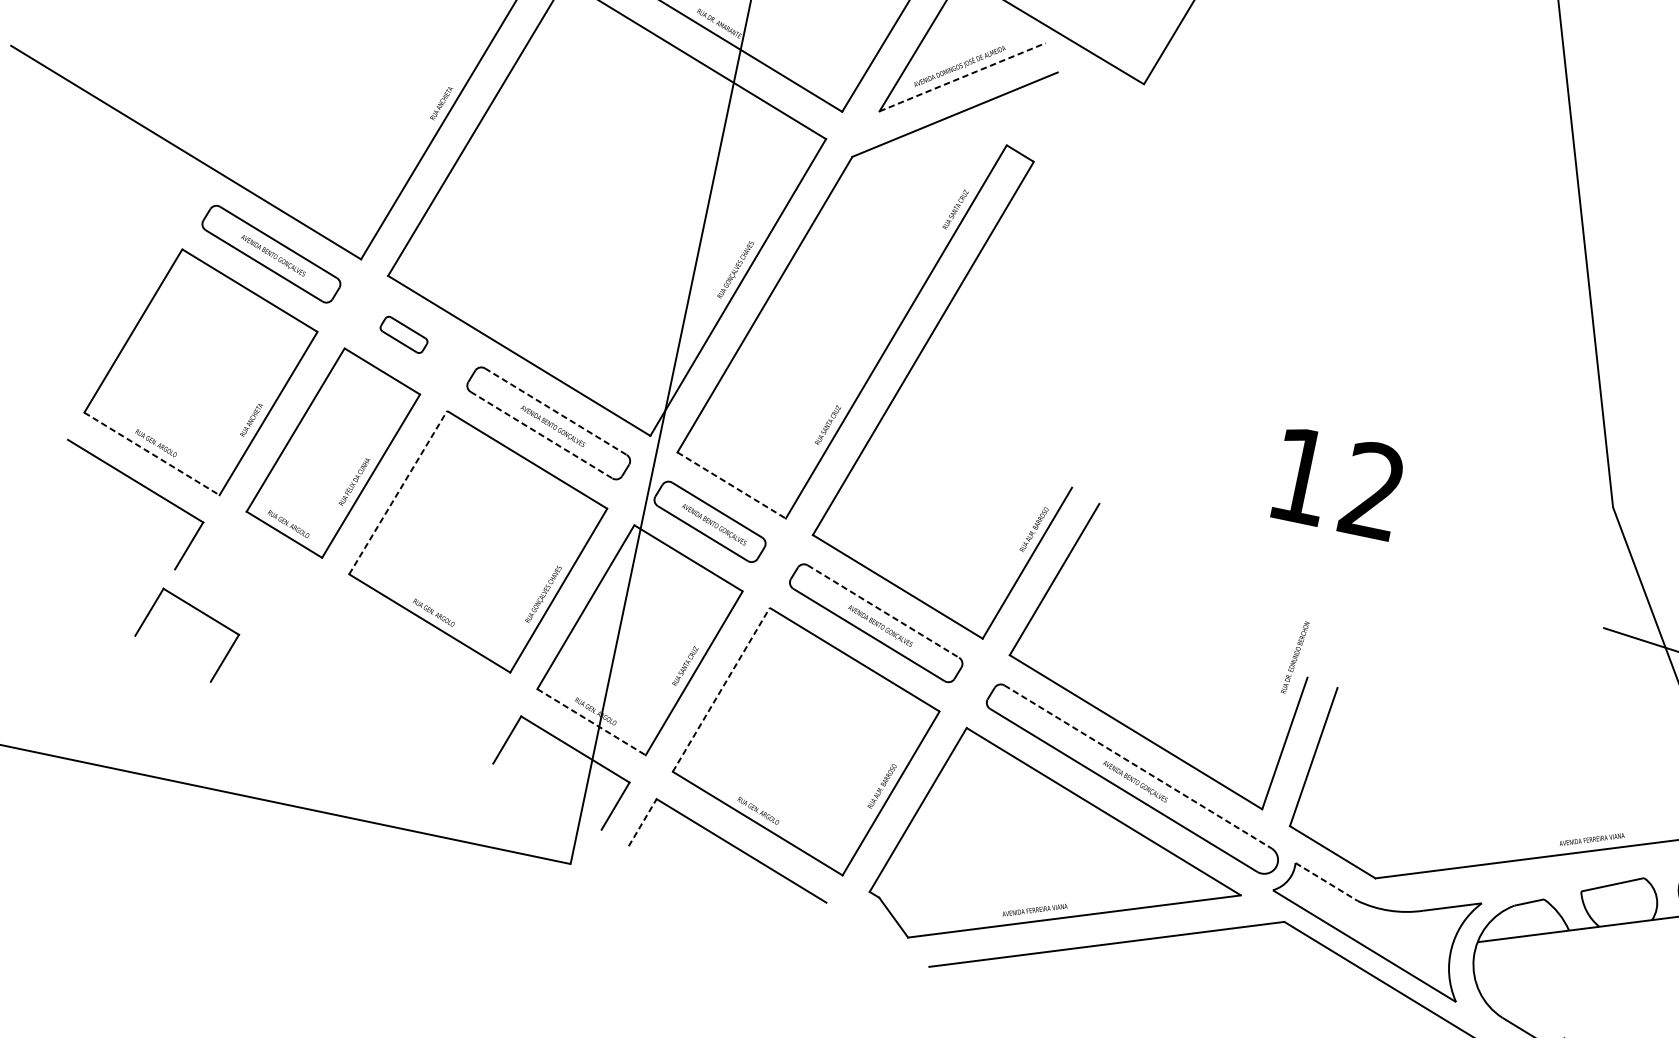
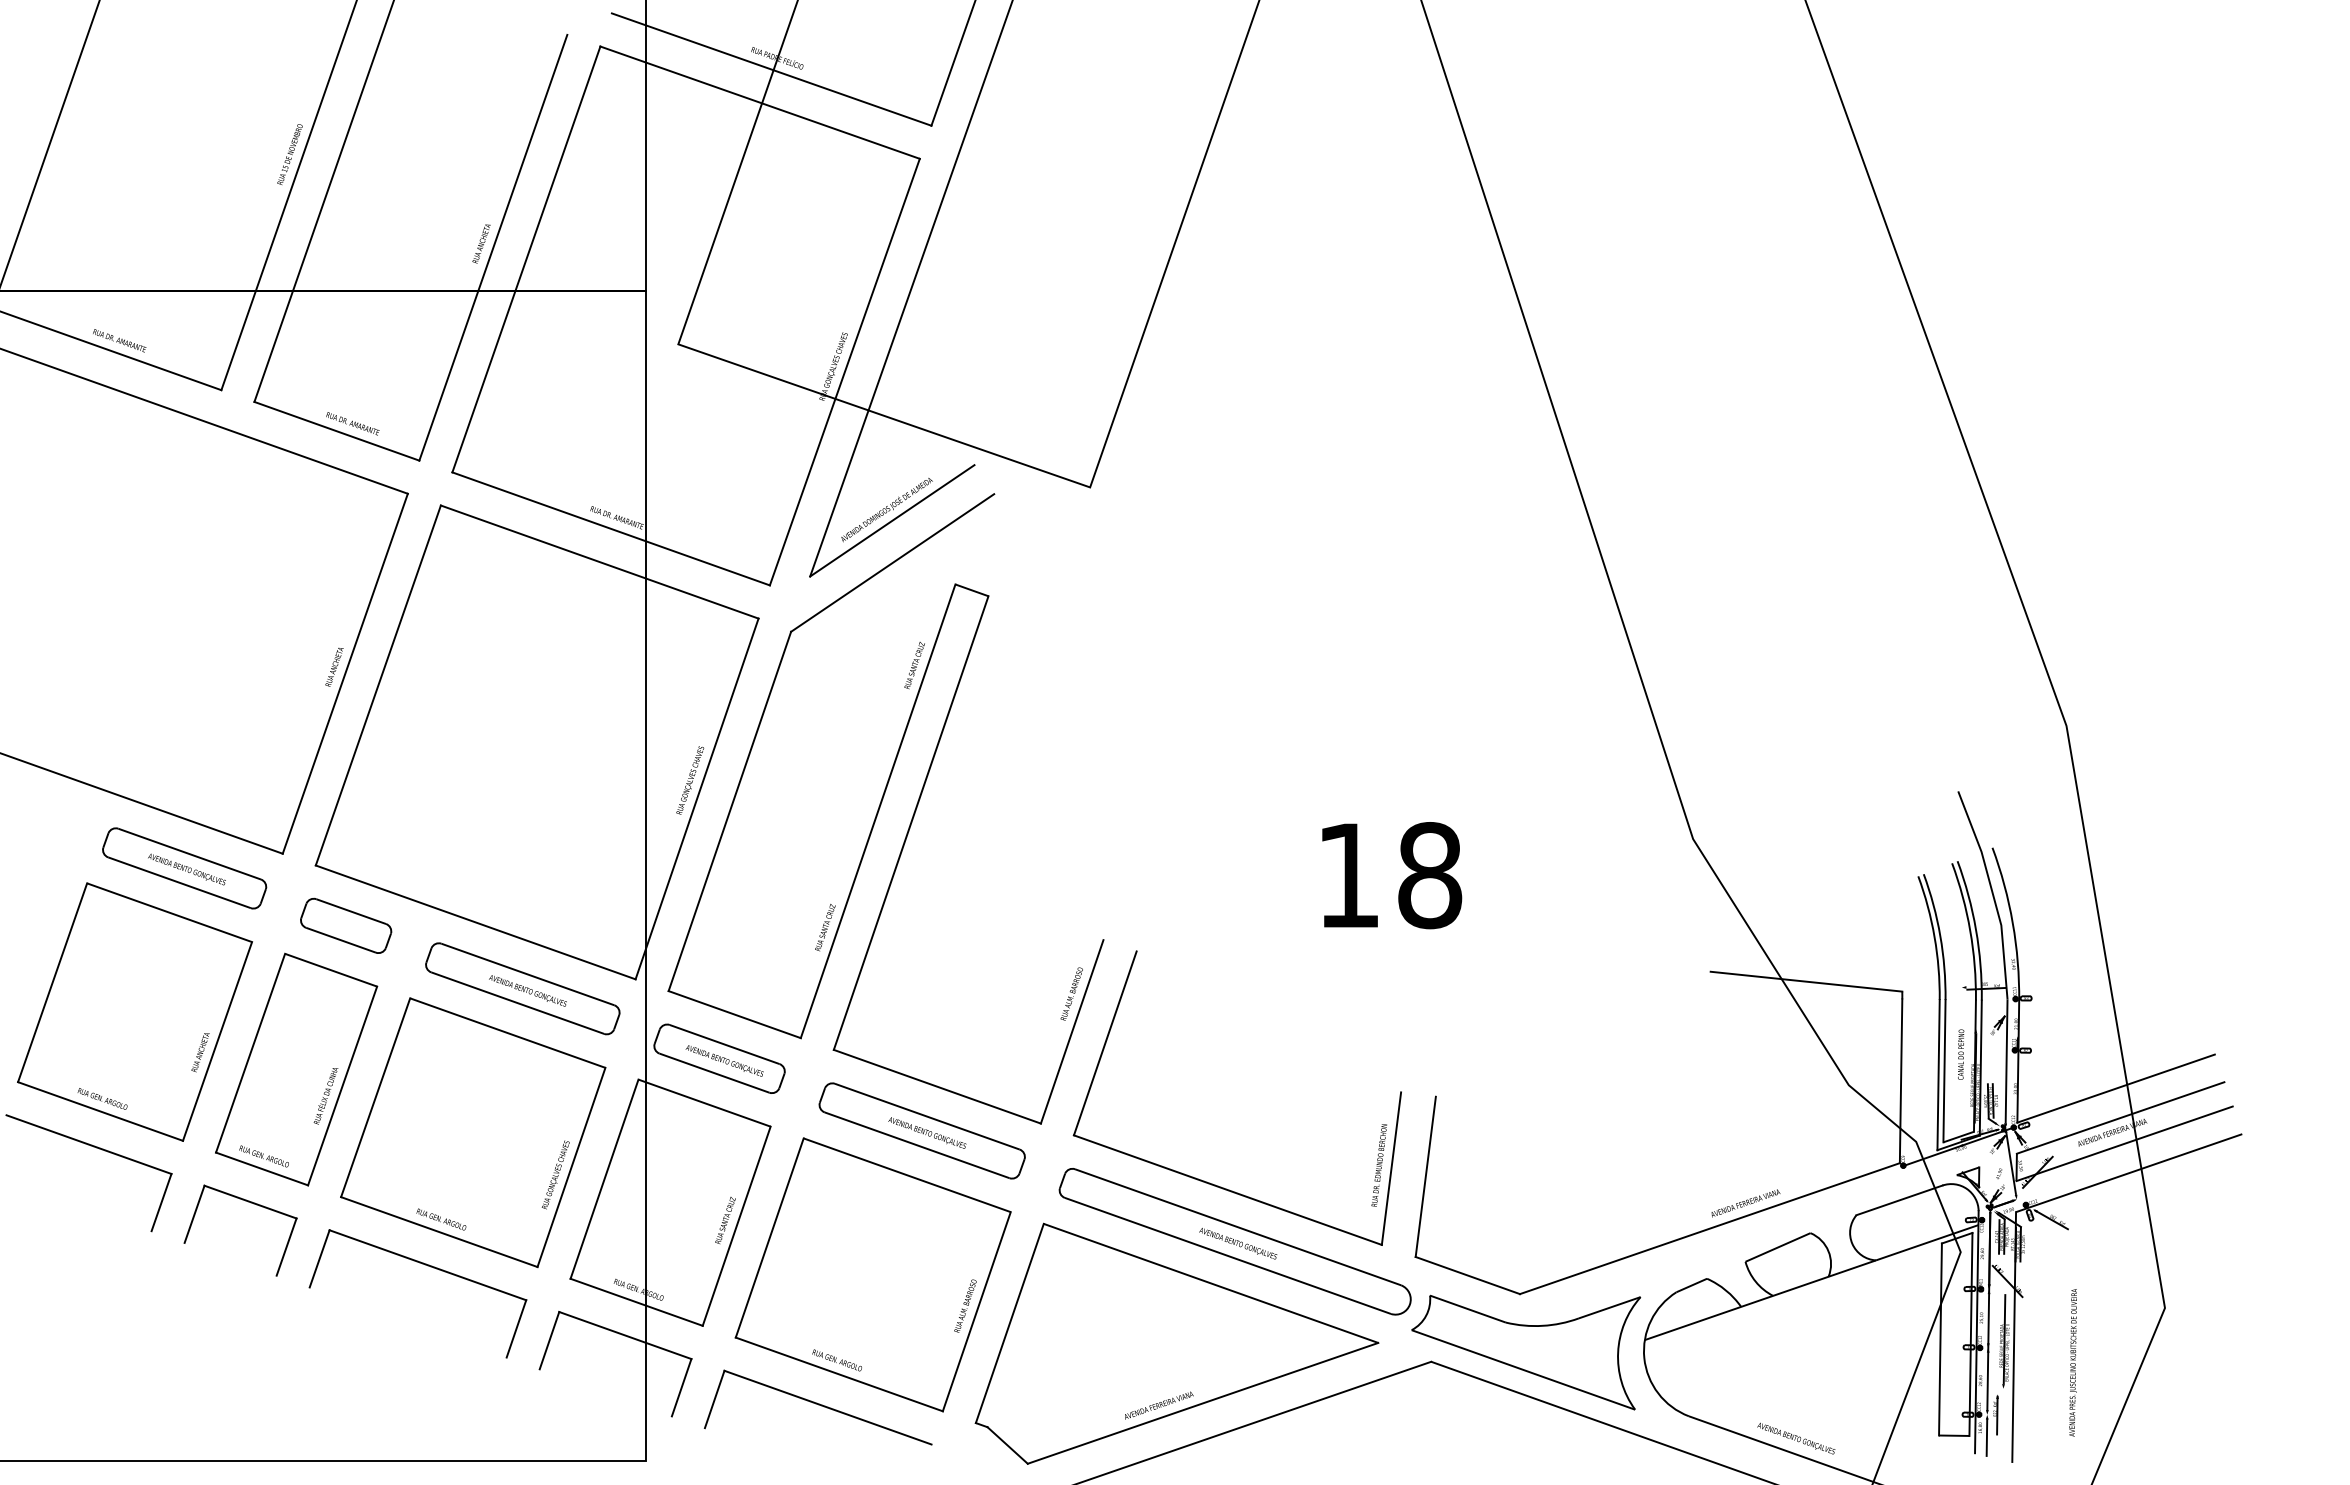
line: (962, 77) -> (892, 520), dashed -> solid
part: (404, 334) -> (346, 925), size x1.67
line: (555, 411) -> (527, 974), dashed -> solid
line: (541, 435) -> (517, 1003), dashed -> solid
line: (151, 453) -> (100, 1111), dashed -> solid
line: (732, 485) -> (735, 1014), dashed -> solid
text: (1373, 491) -> (1430, 875), 12 -> 18
line: (398, 492) -> (375, 1097), dashed -> solid
line: (883, 611) -> (927, 1116), dashed -> solid
part: (200, 613) -> (250, 1203), moved
part: (412, 651) -> (427, 1266), added
text: (1294, 657) -> (1378, 1165), moved
line: (721, 689) -> (769, 1237), dashed -> solid
line: (592, 722) -> (637, 1302), dashed -> solid
line: (1138, 767) -> (1238, 1227), dashed -> solid
line: (642, 821) -> (714, 1398), dashed -> solid
line: (1327, 882) -> (1468, 1309), dashed -> solid

